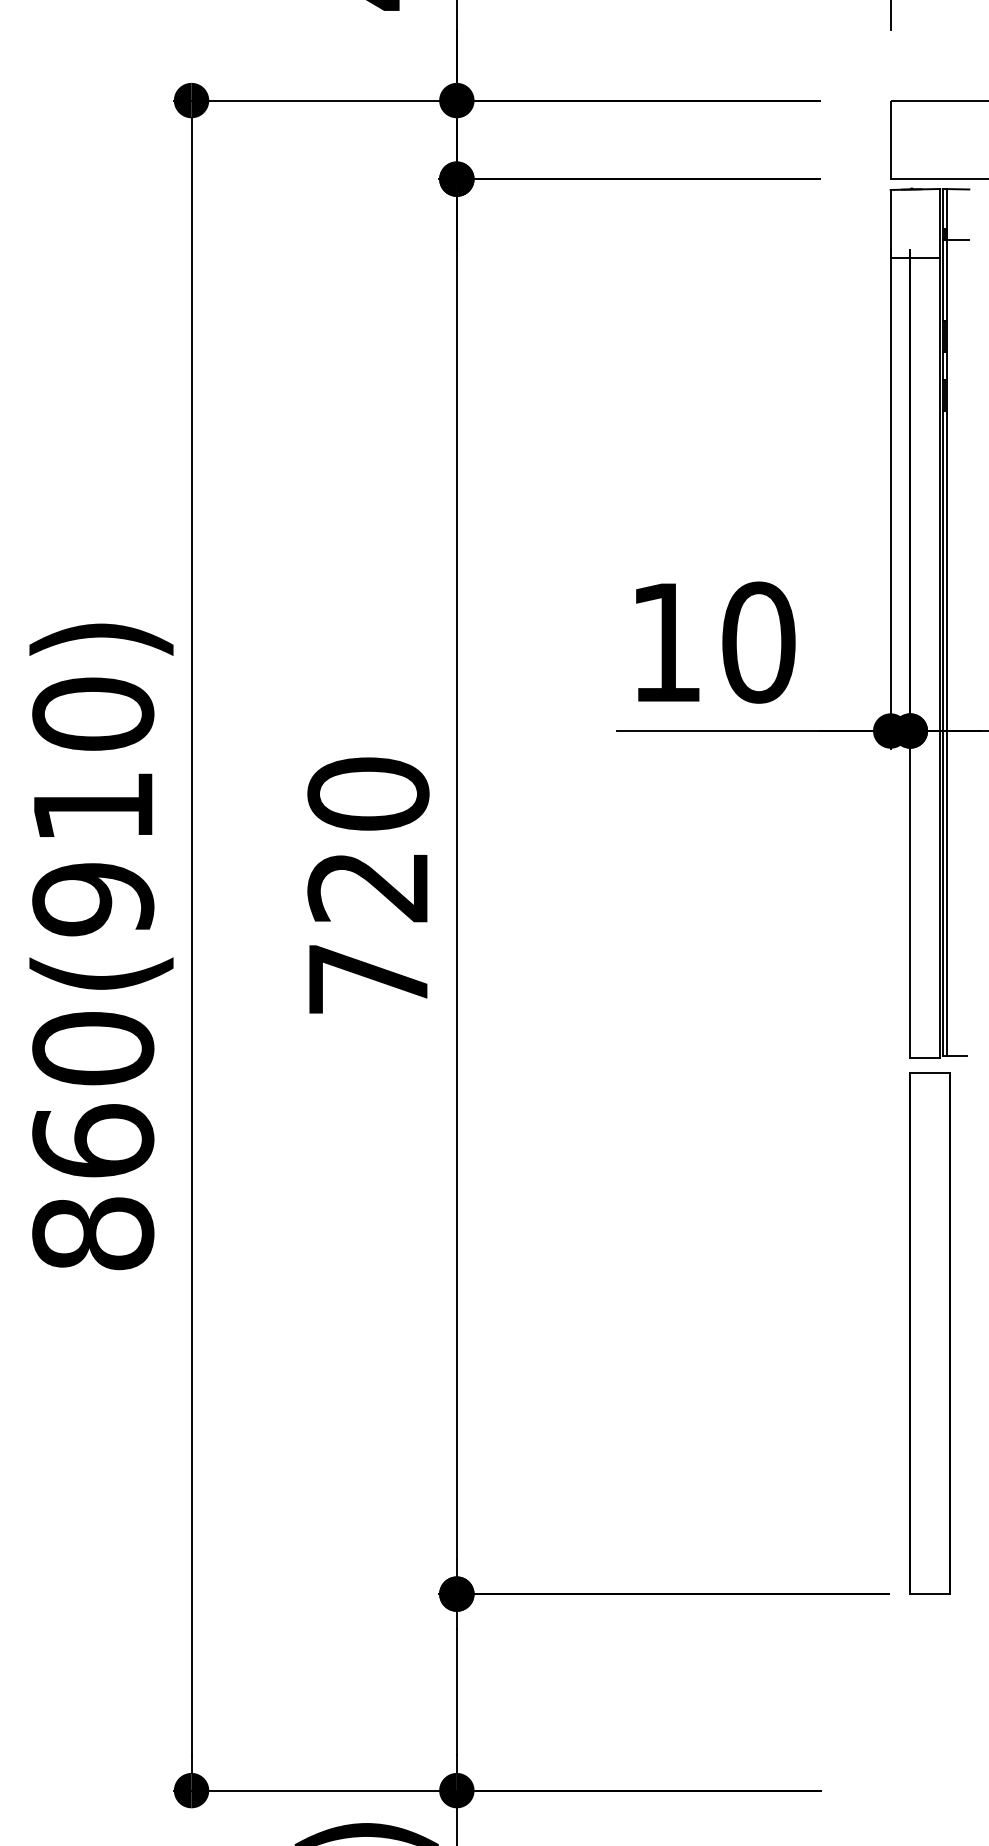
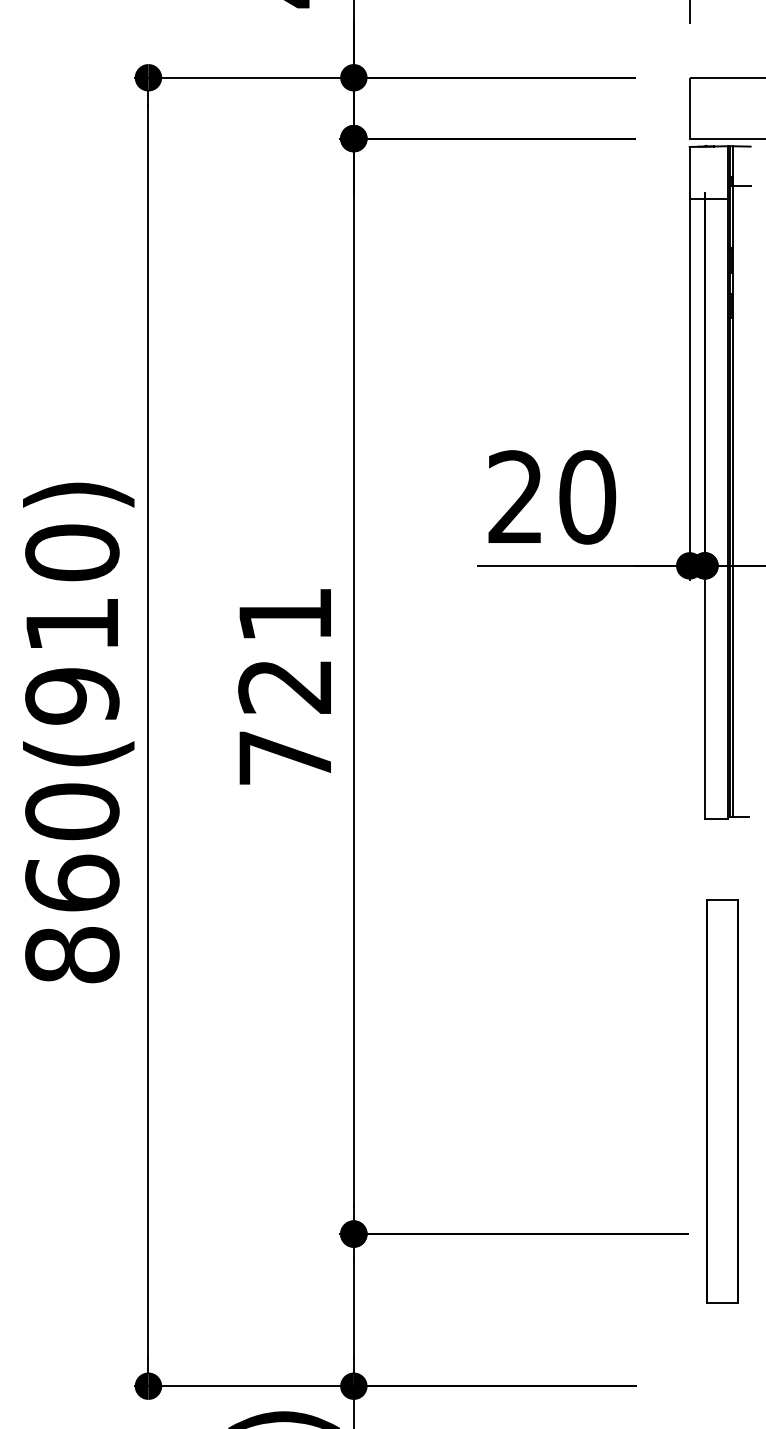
text: (664, 641) -> (514, 496), 10 -> 20
text: (368, 793) -> (285, 614), 720 -> 721
part: (929, 1333) -> (722, 1101), moved

